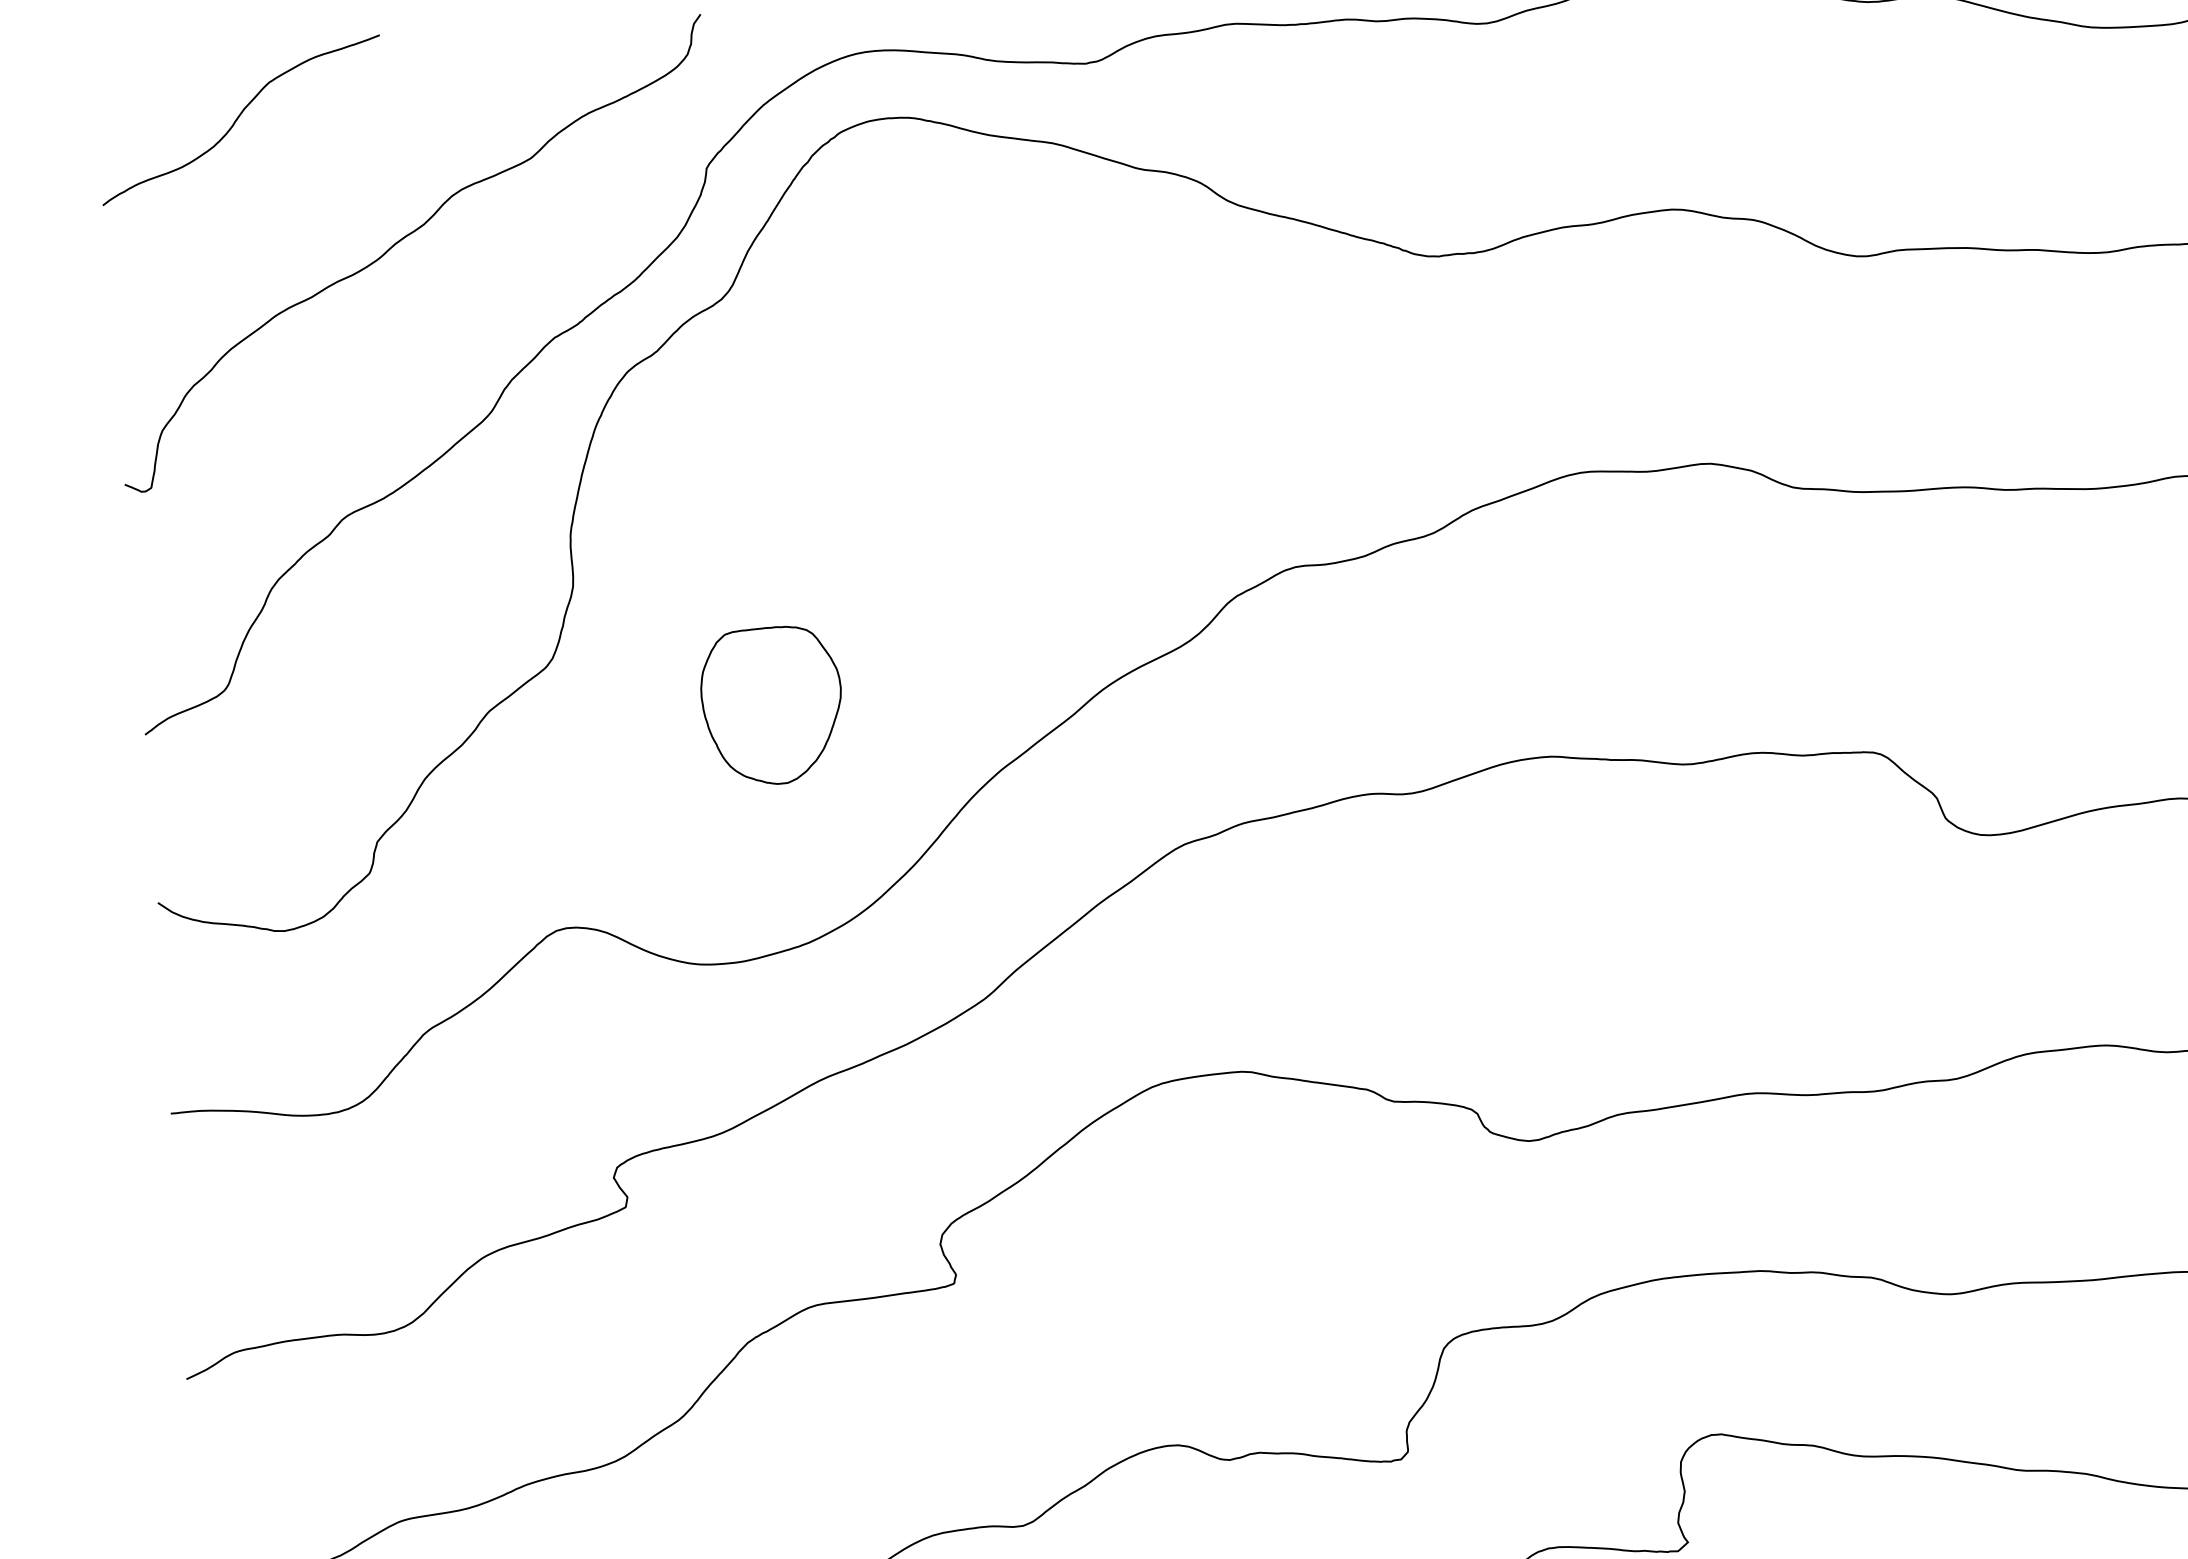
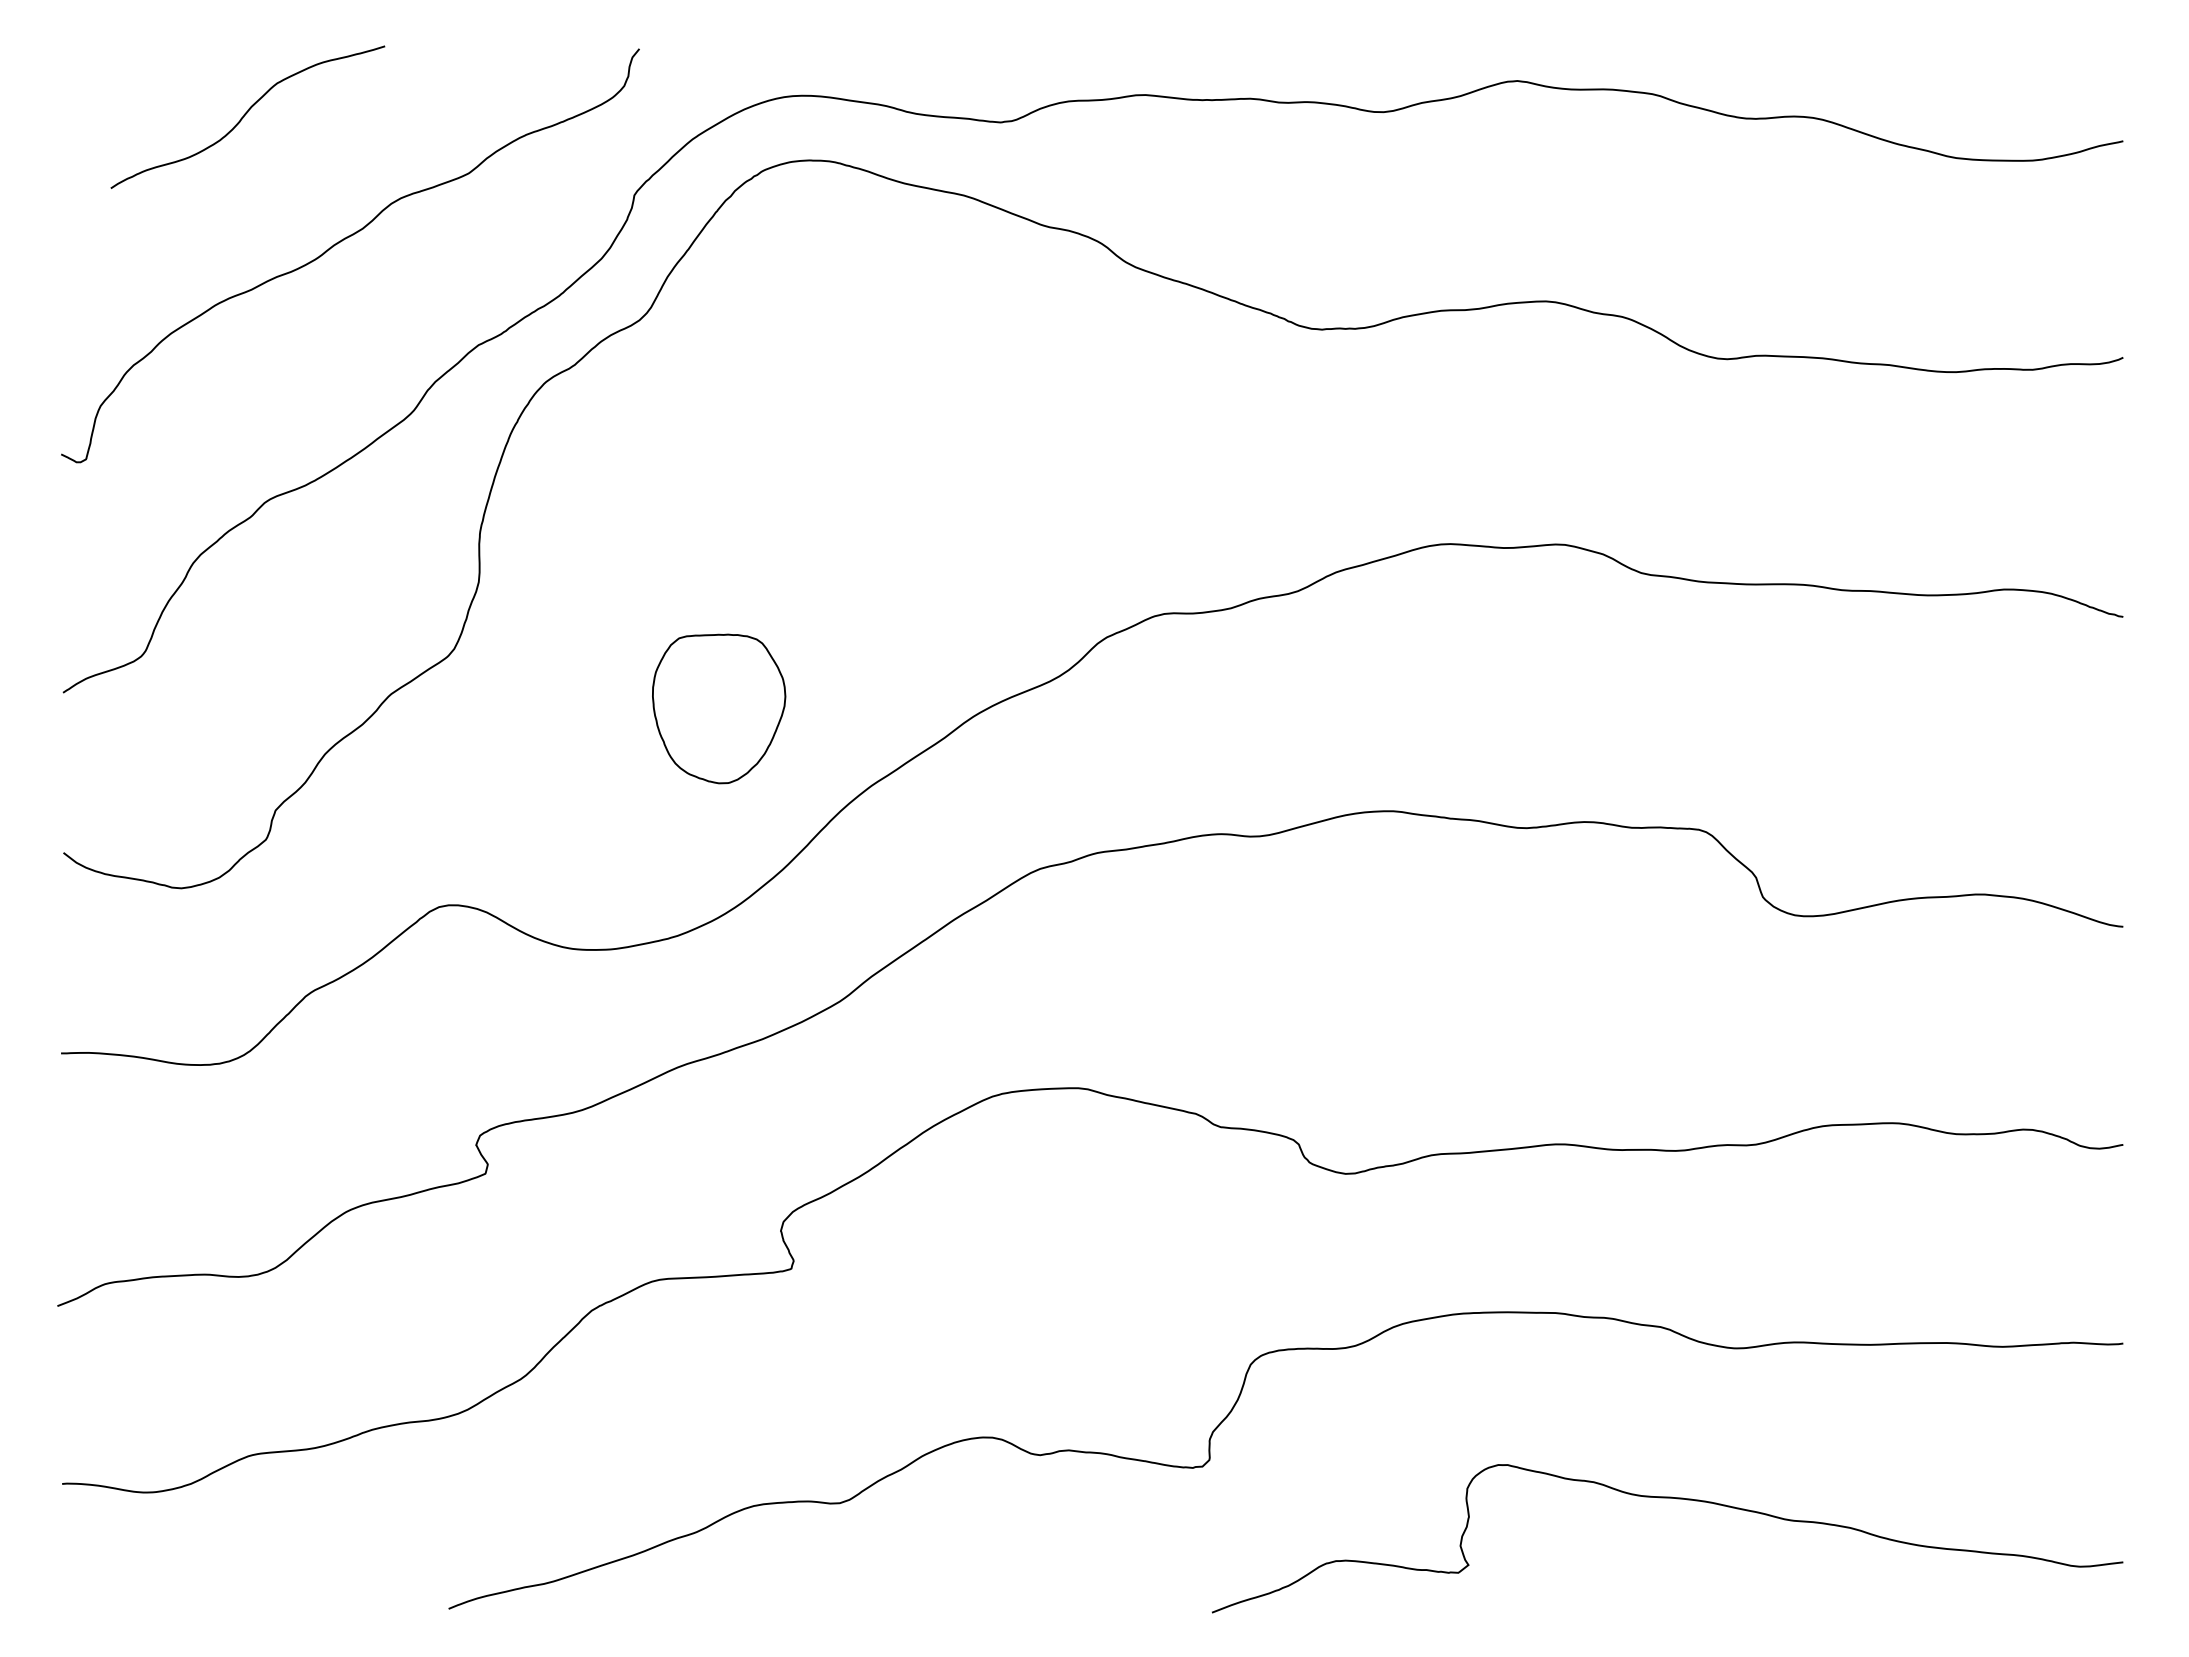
curve: (239, 117) -> (246, 114), moved
part: (772, 705) -> (719, 708), moved

